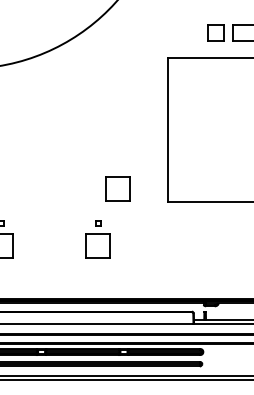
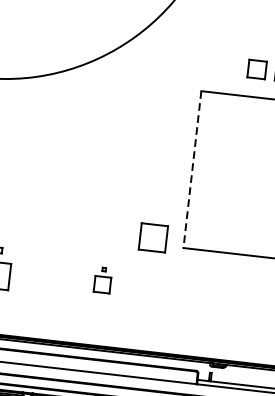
line: (167, 130) -> (192, 170), solid -> dashed
part: (117, 188) -> (152, 237), moved
part: (97, 239) -> (102, 280), size x0.6

